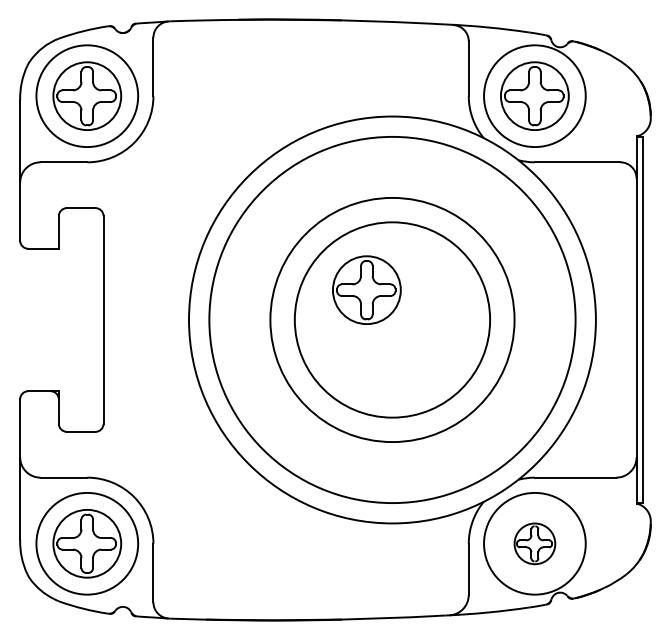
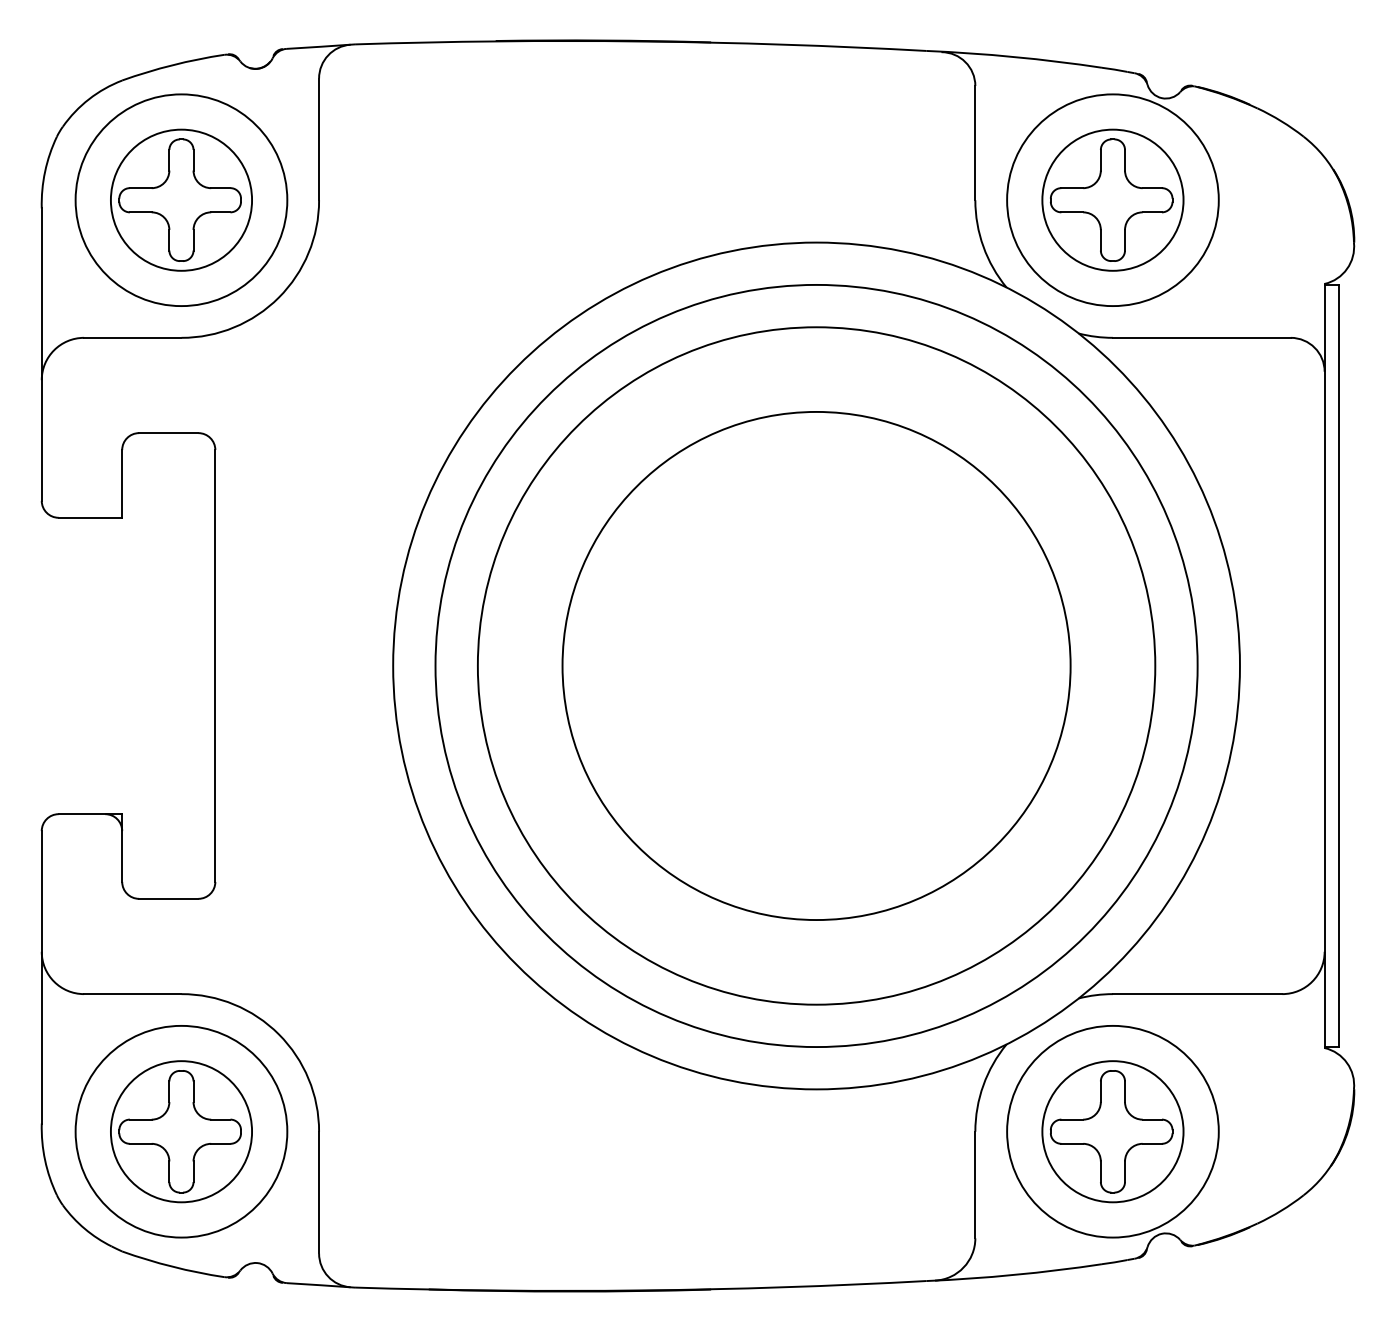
part: (366, 289) -> (762, 602), removed
circle: (392, 319) -> (816, 664), size x1.67
part: (534, 543) -> (1112, 1131), size x1.67

